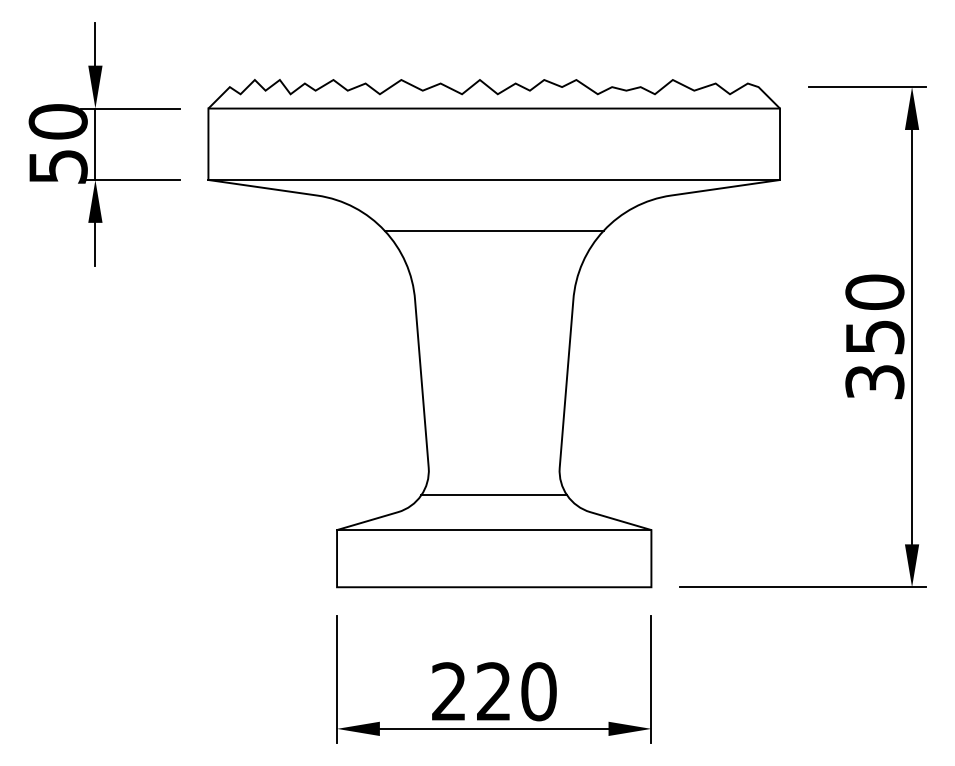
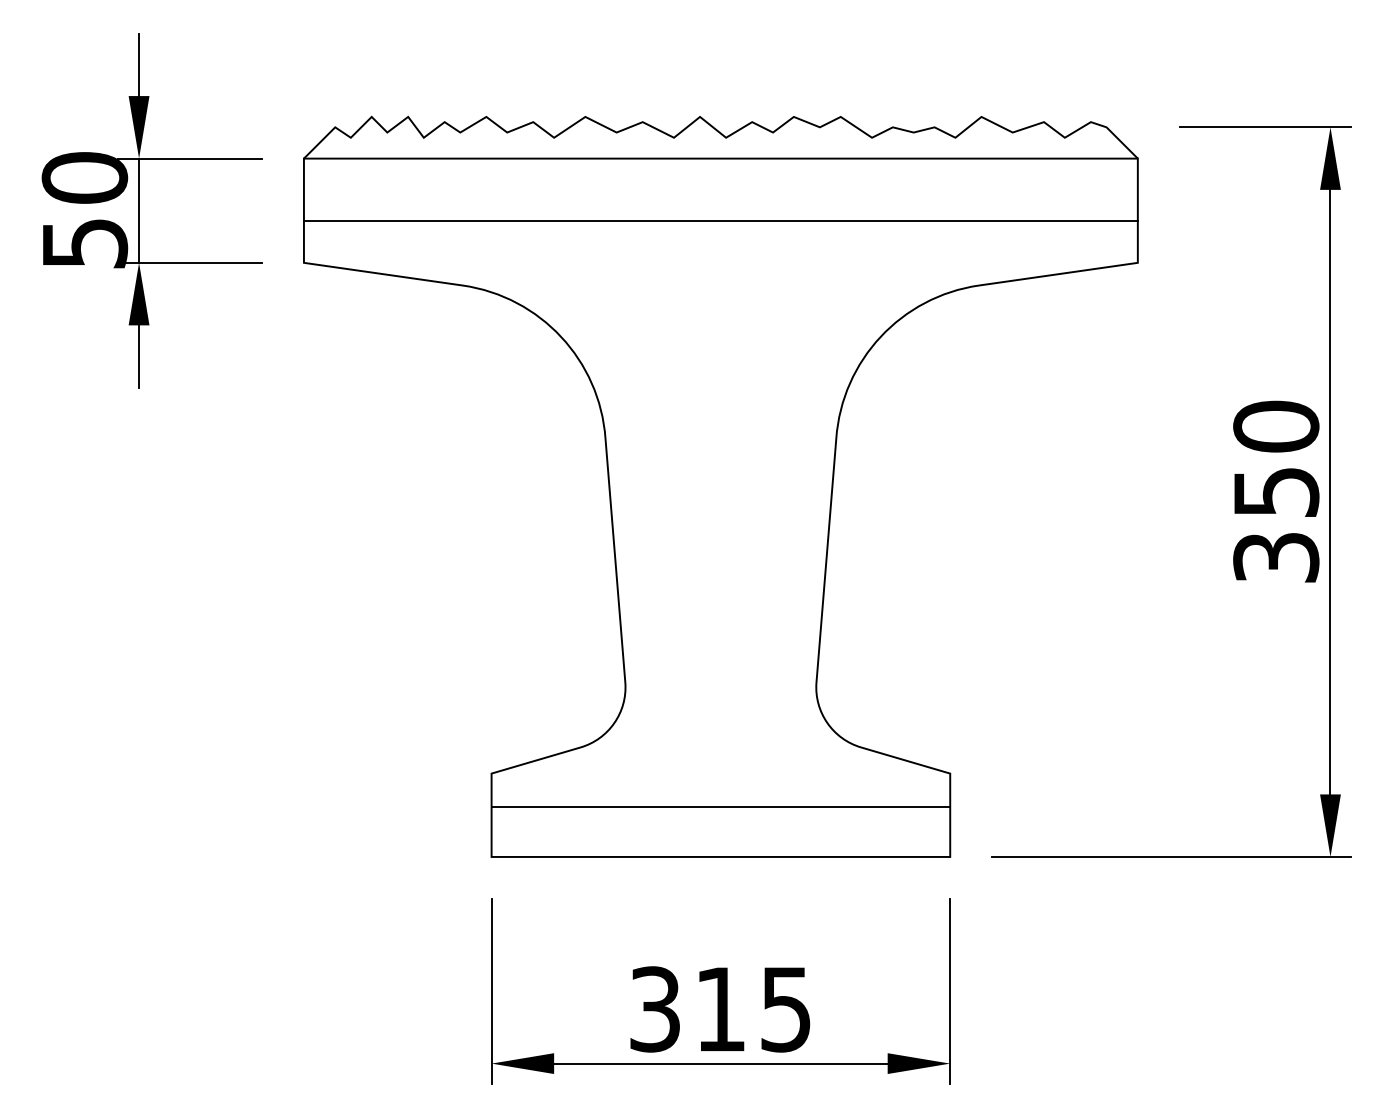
line: (494, 180) -> (721, 221), moved
line: (493, 230) -> (719, 336), removed
line: (494, 495) -> (721, 723), removed
line: (494, 530) -> (721, 807), moved
text: (494, 691) -> (721, 1009), 220 -> 315

